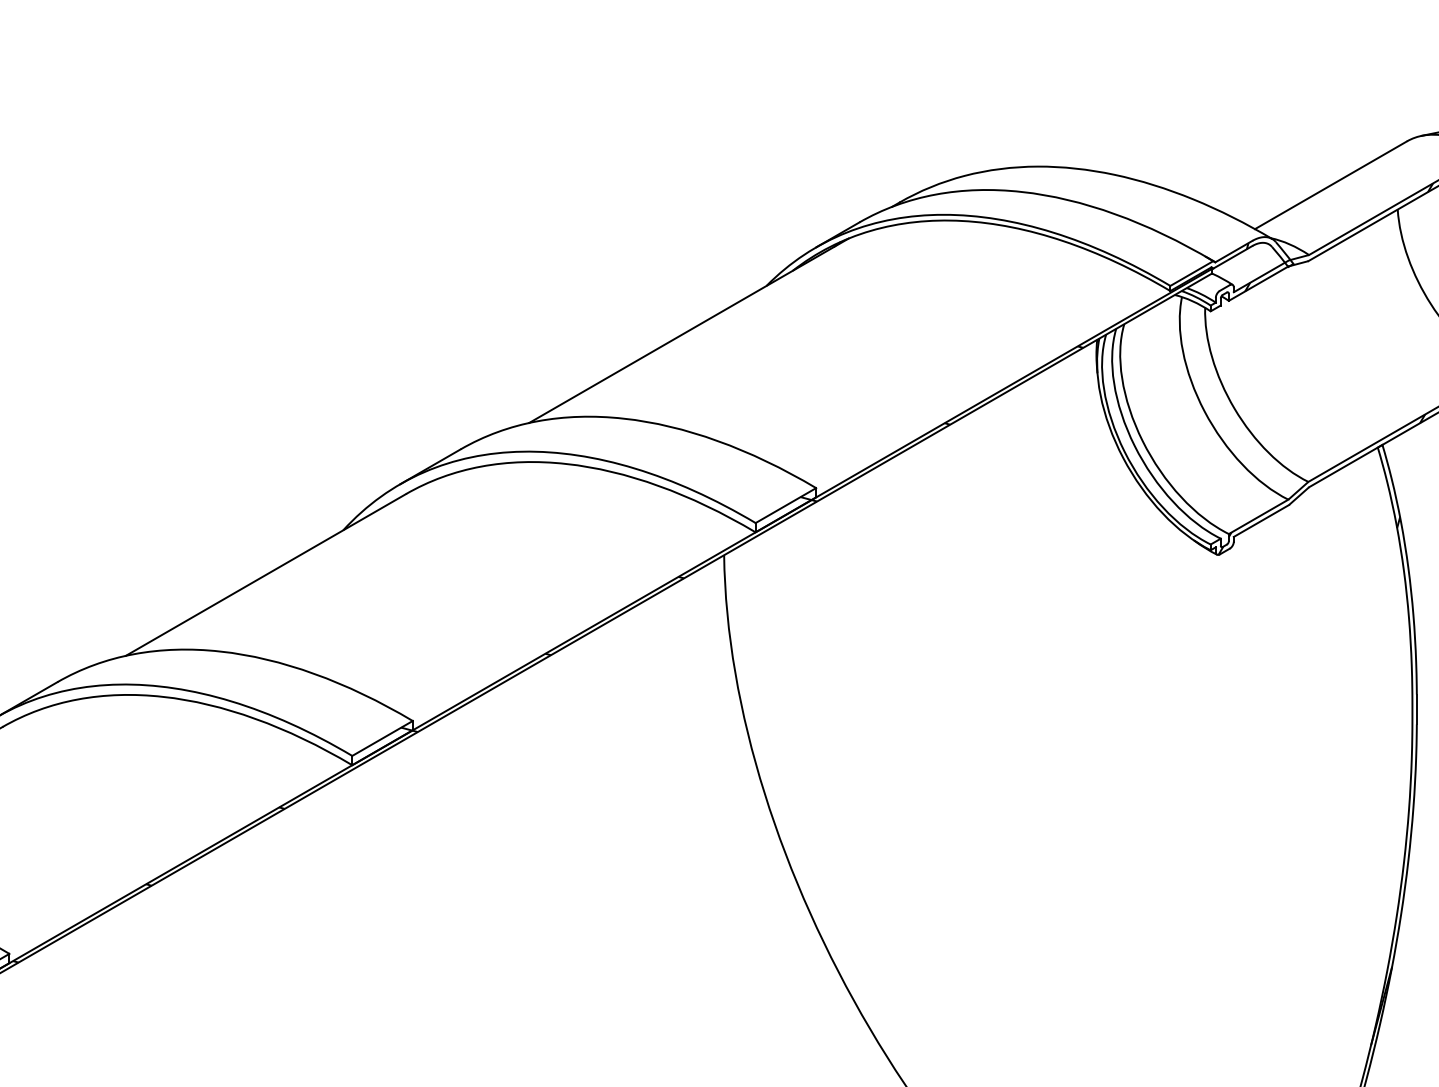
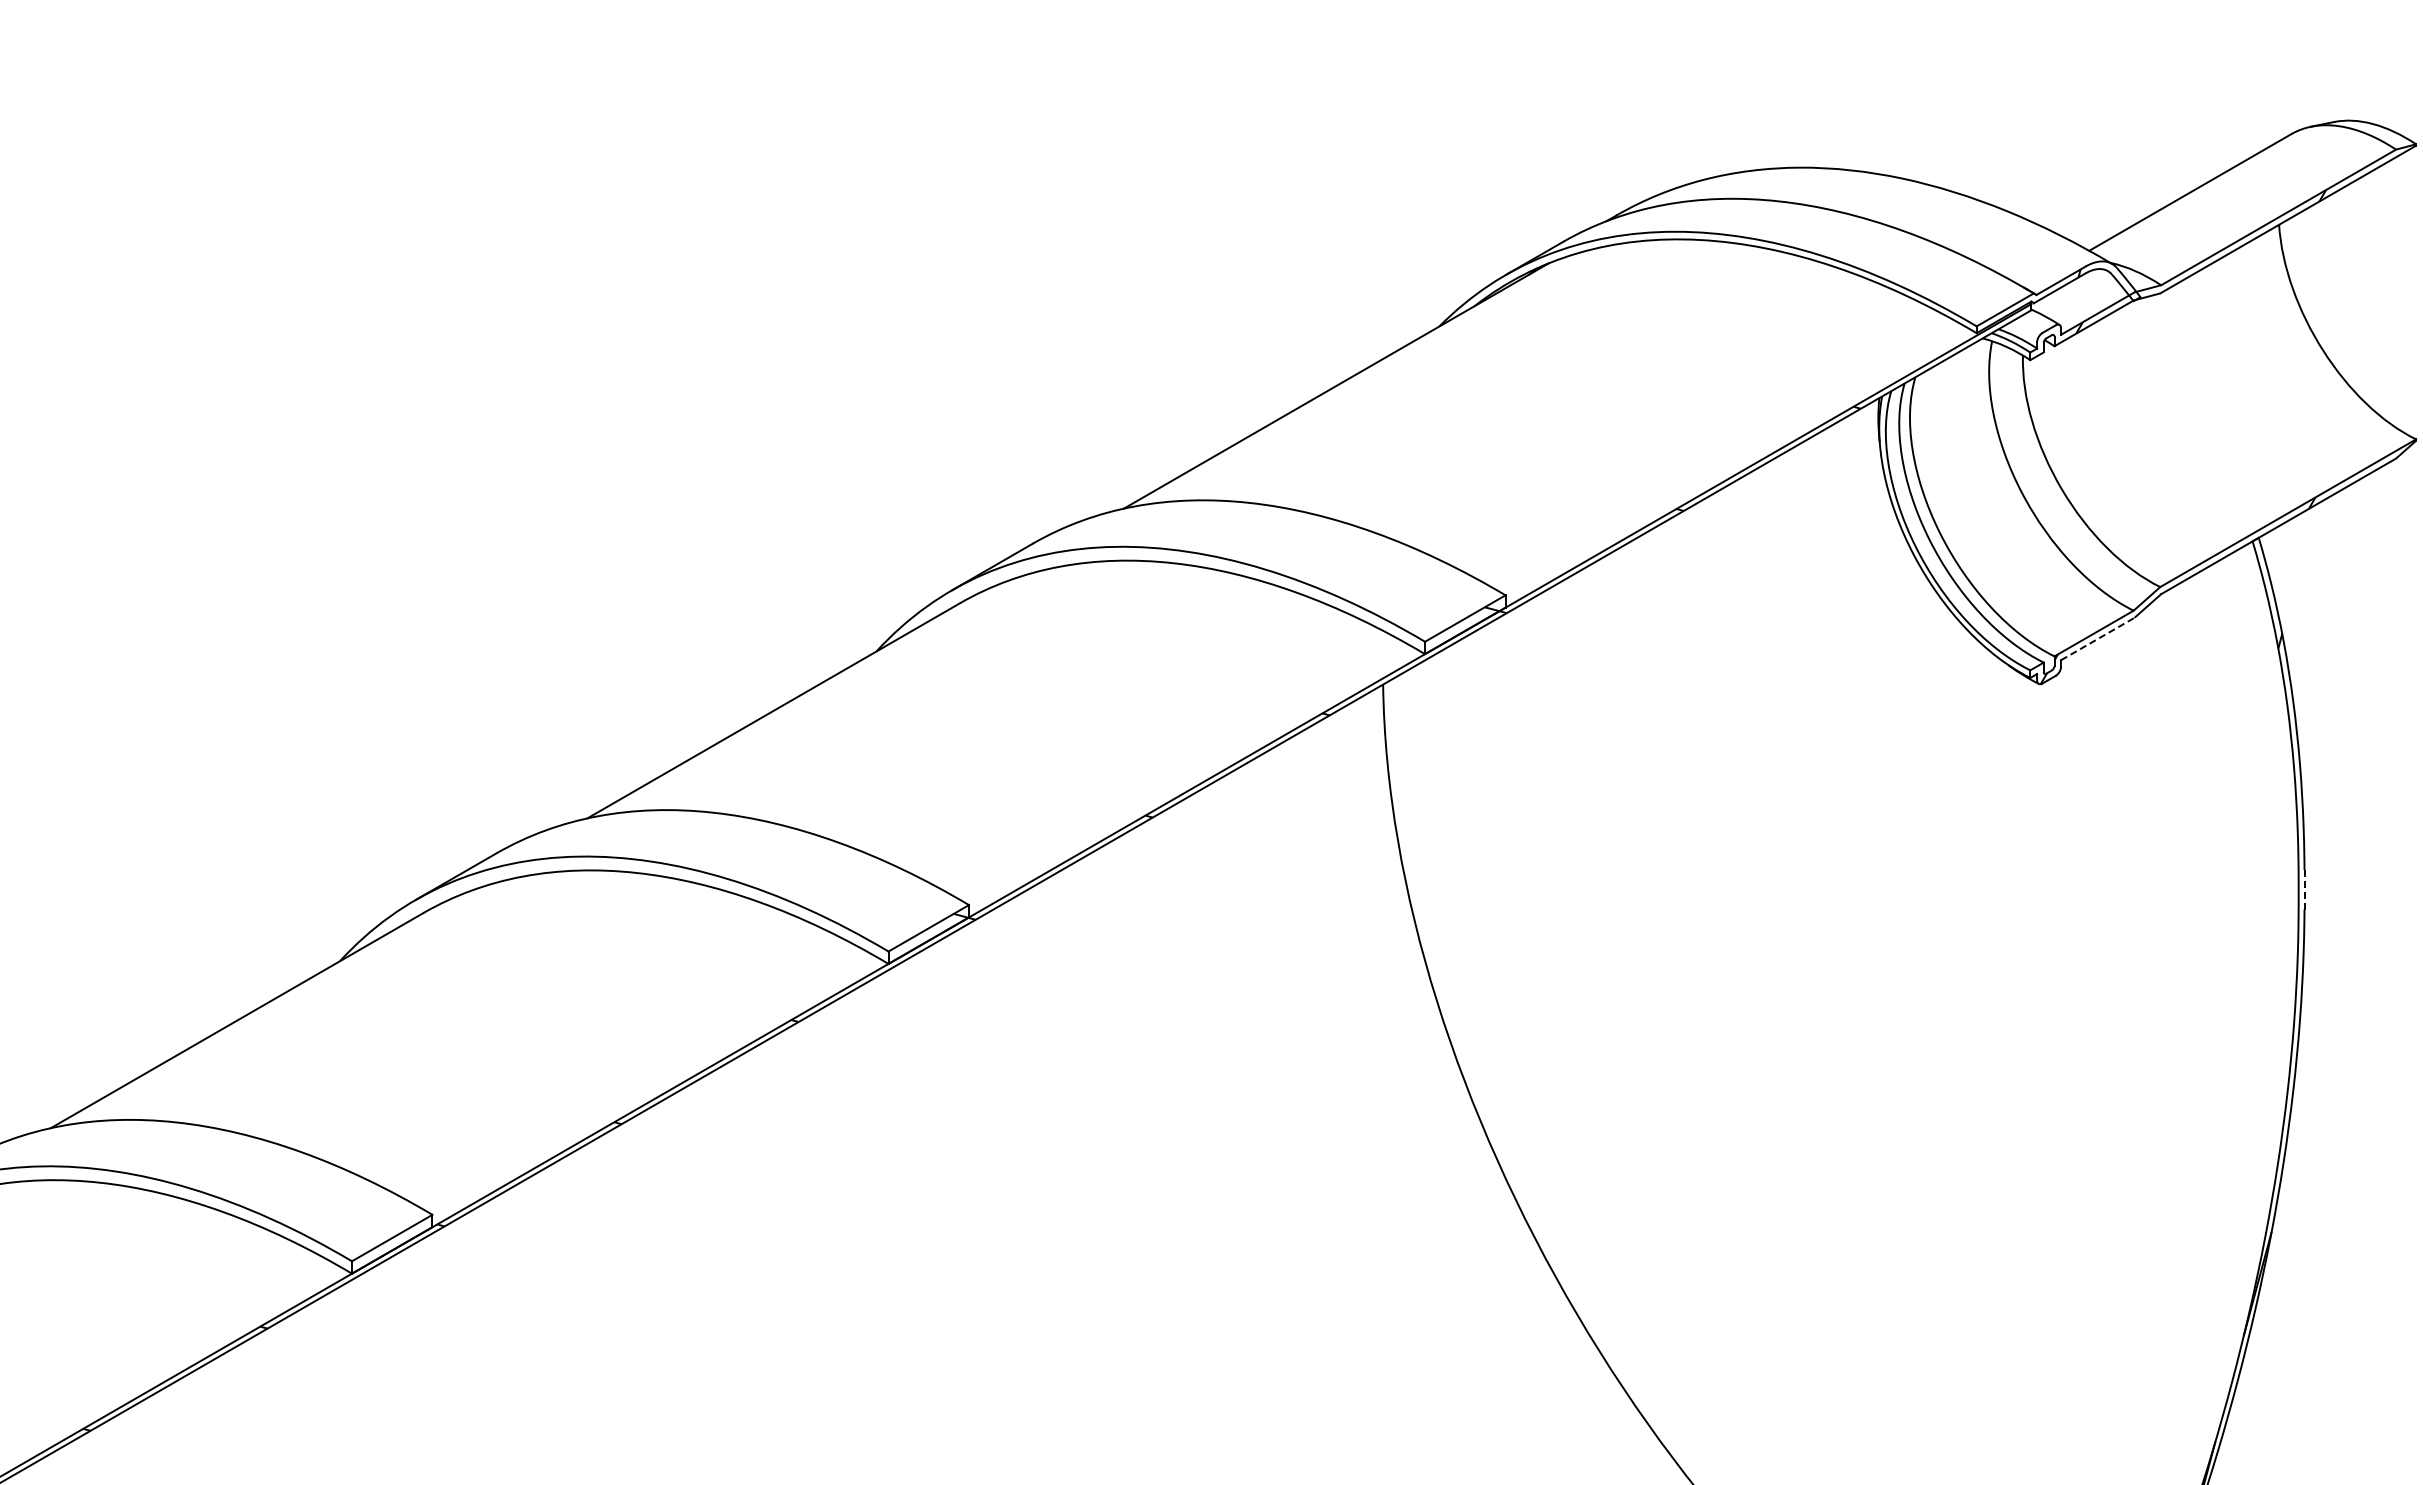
line: (1261, 520) -> (2098, 638), solid -> dashed
line: (1416, 709) -> (2304, 889), solid -> dashed

